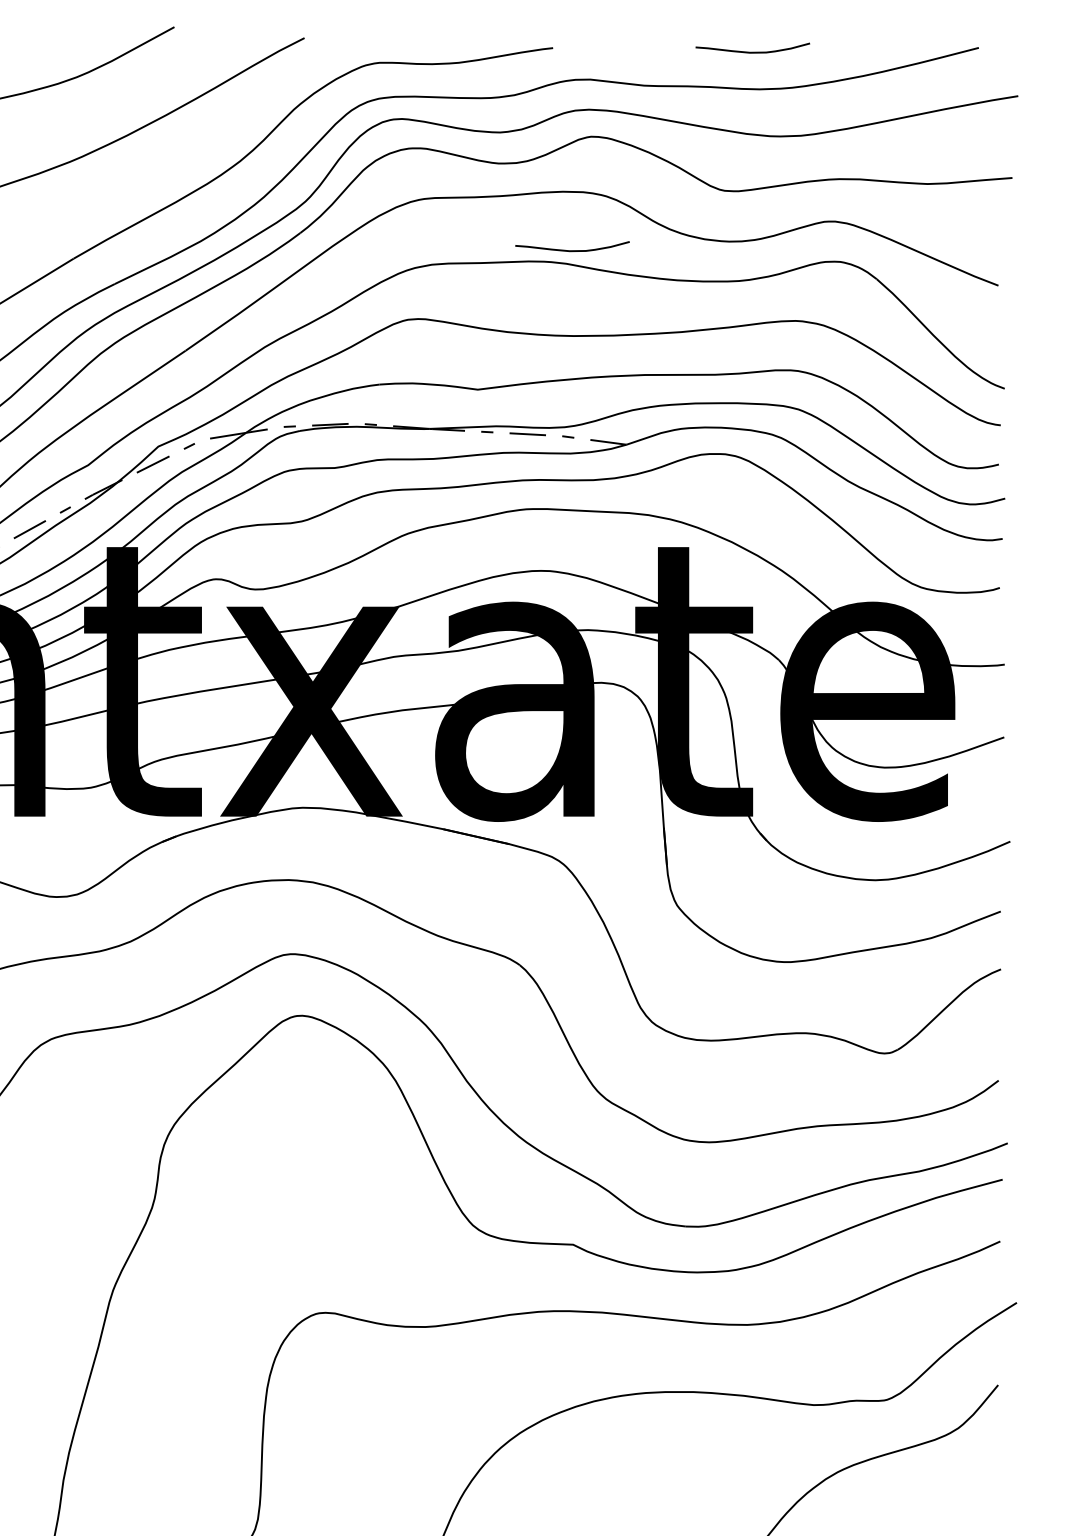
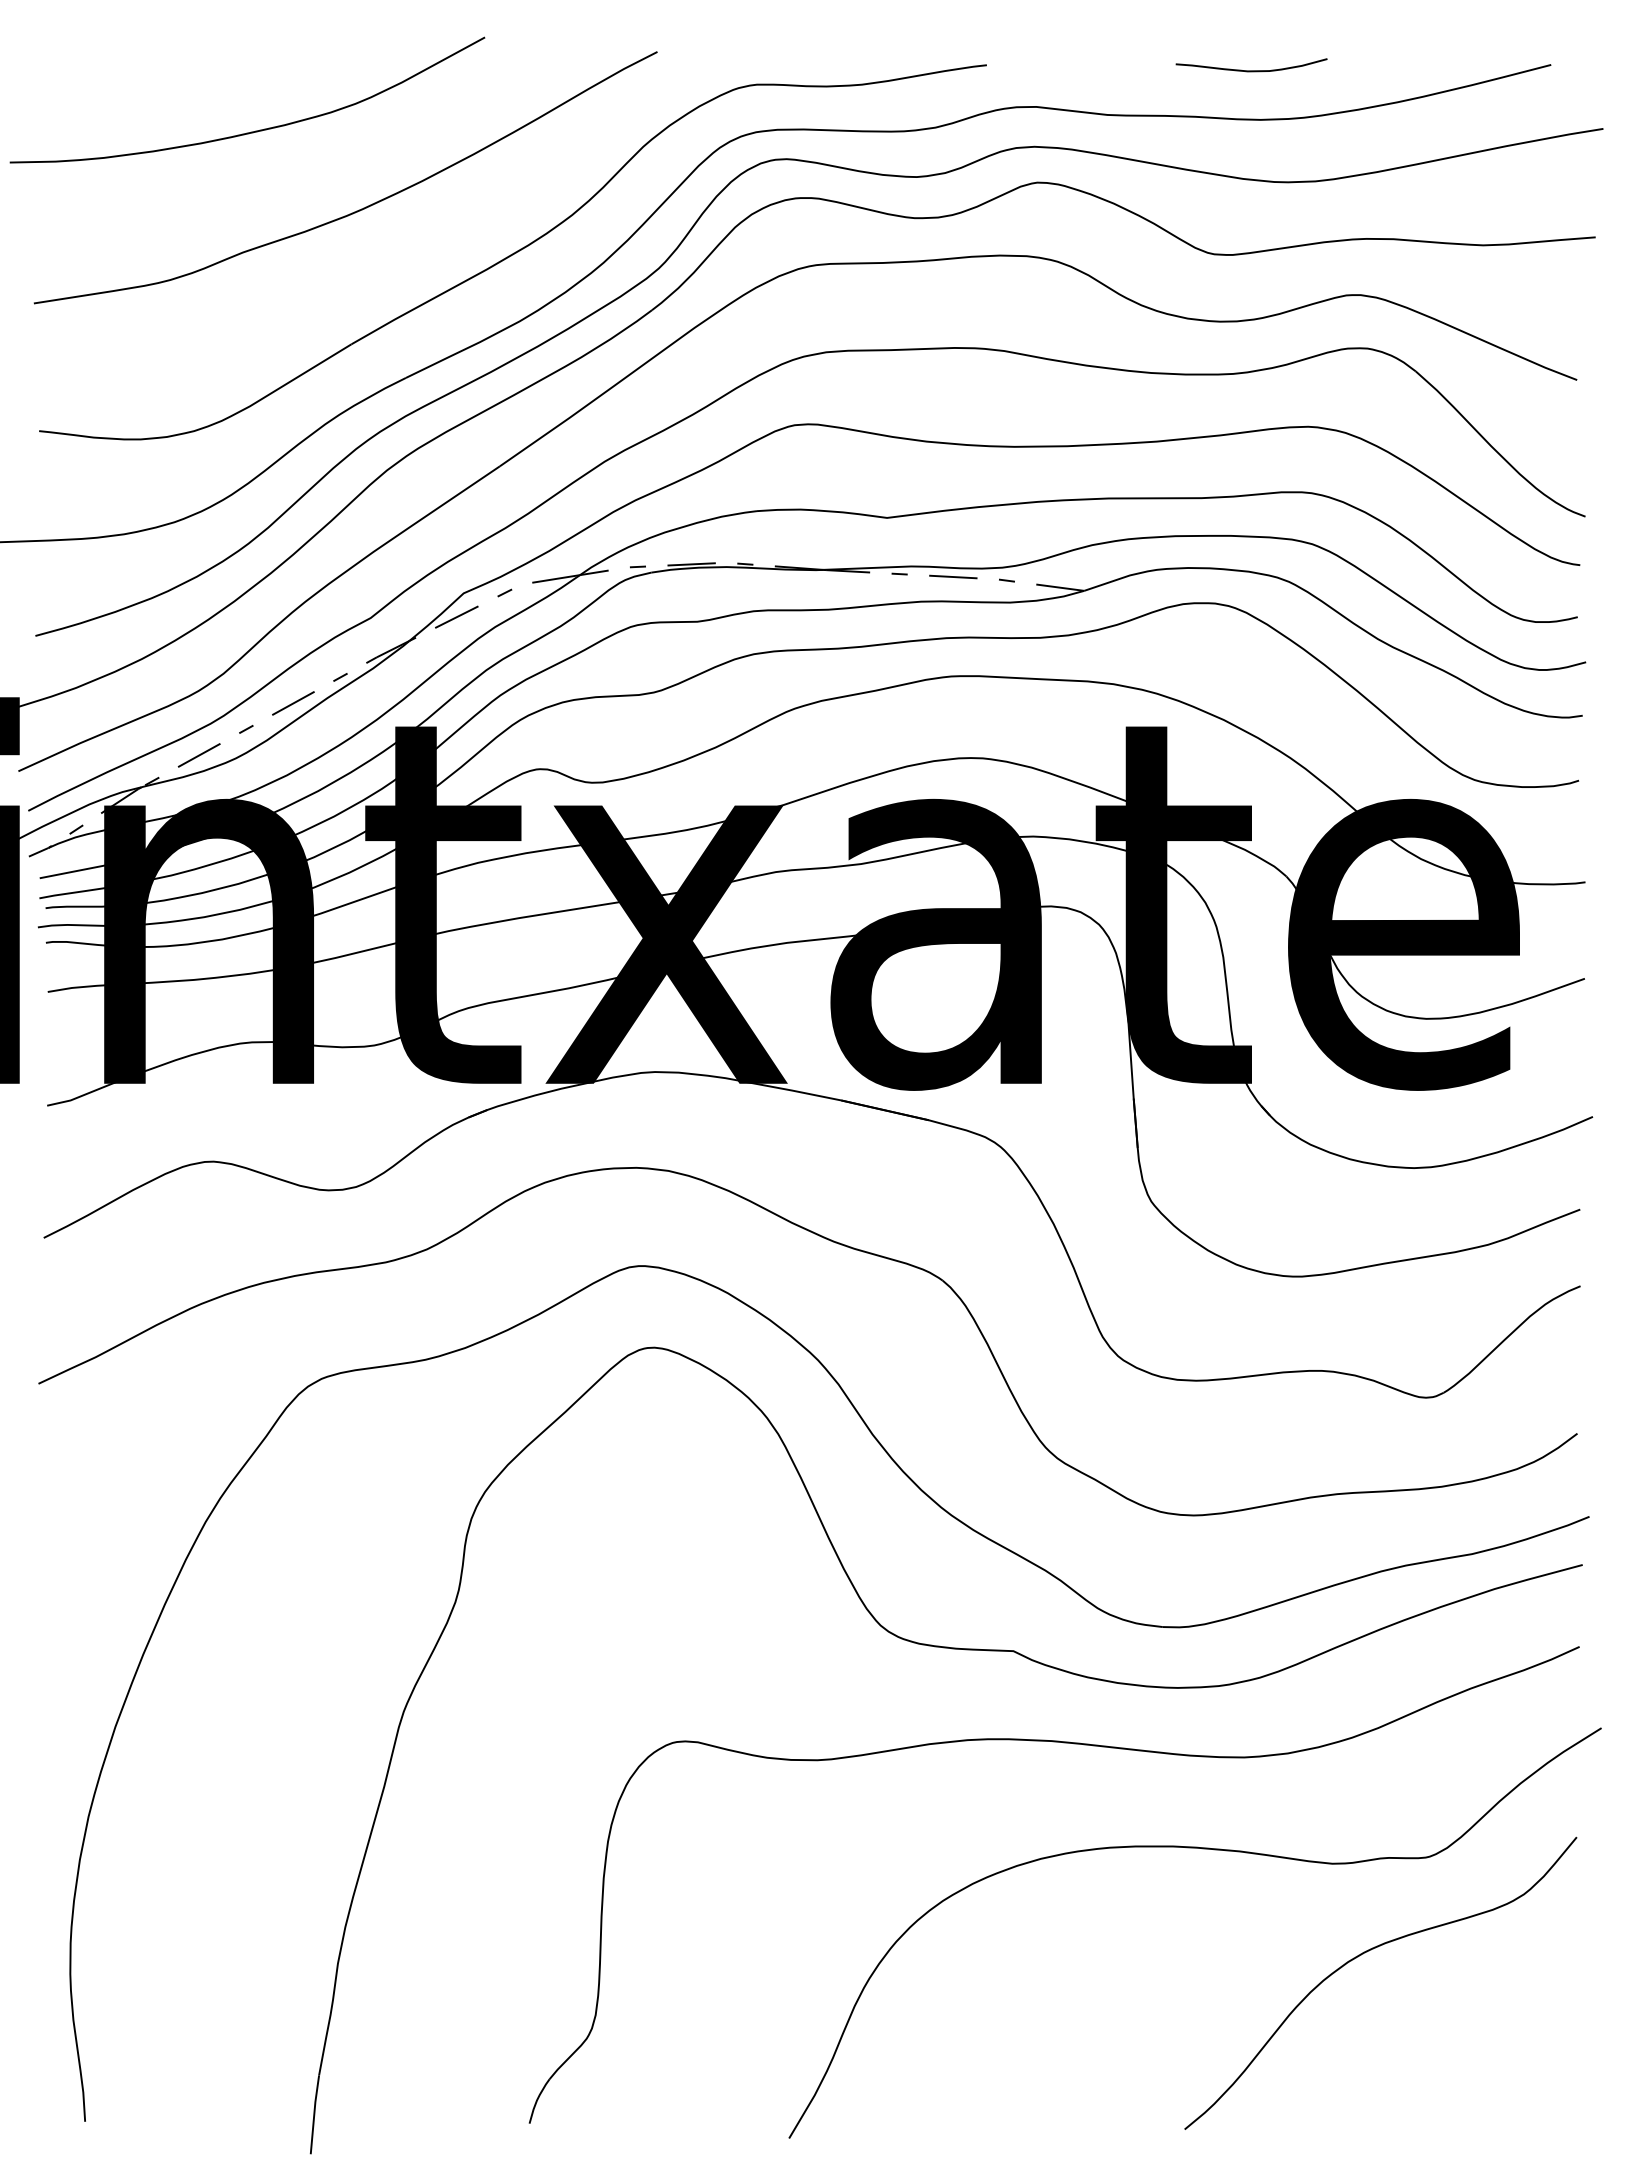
curve: (572, 250) -> (1012, 333), removed

